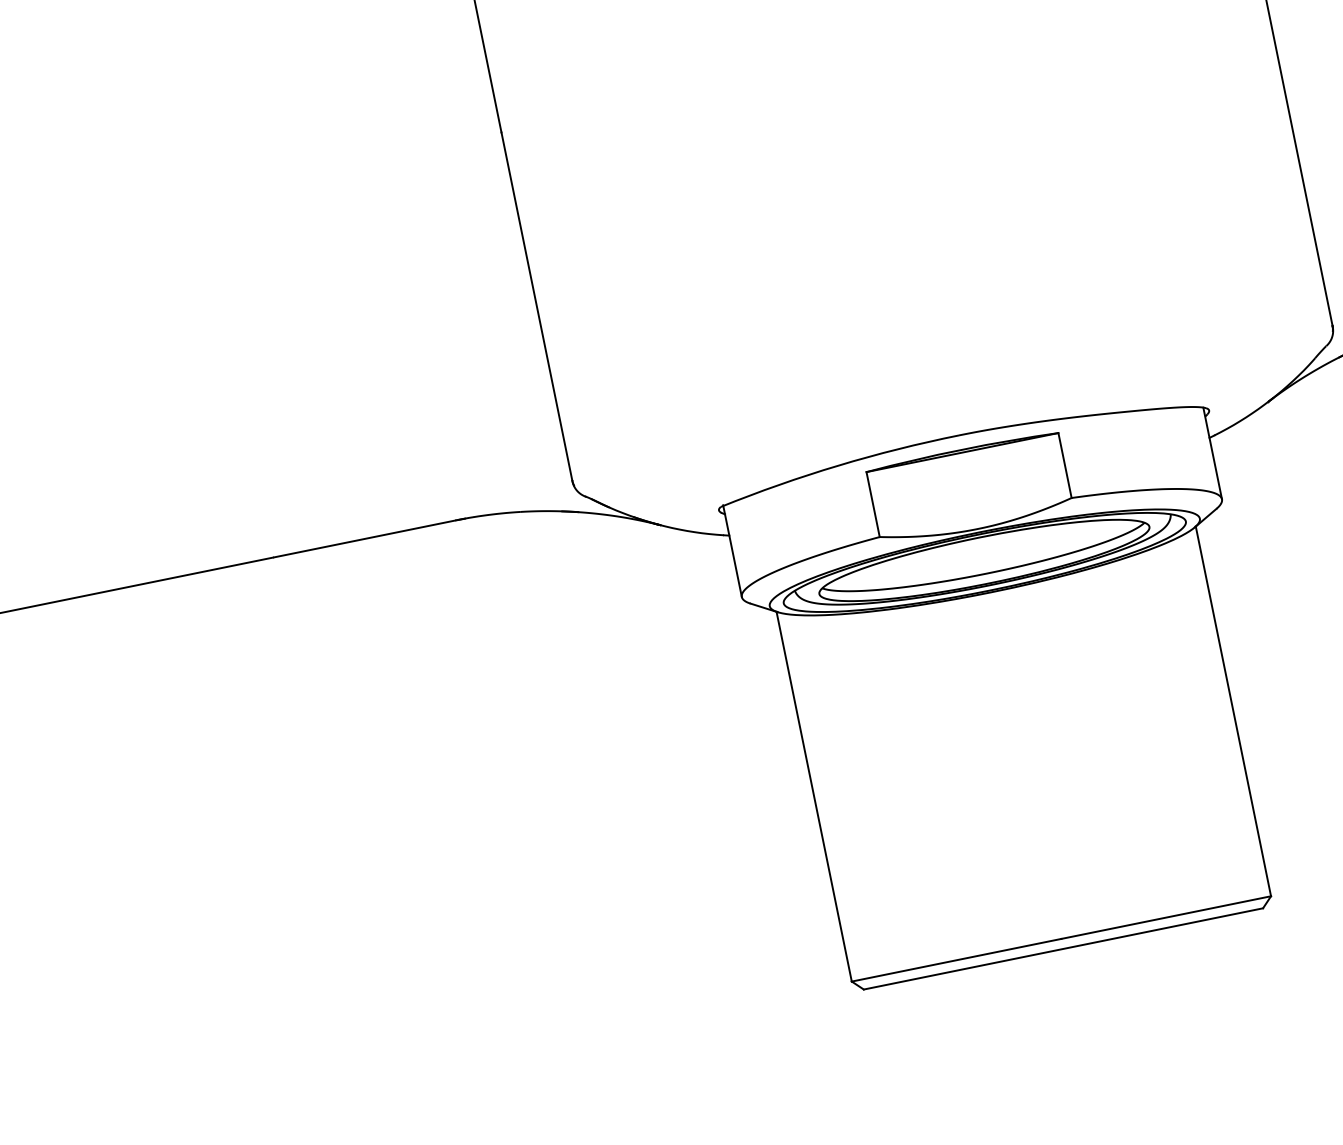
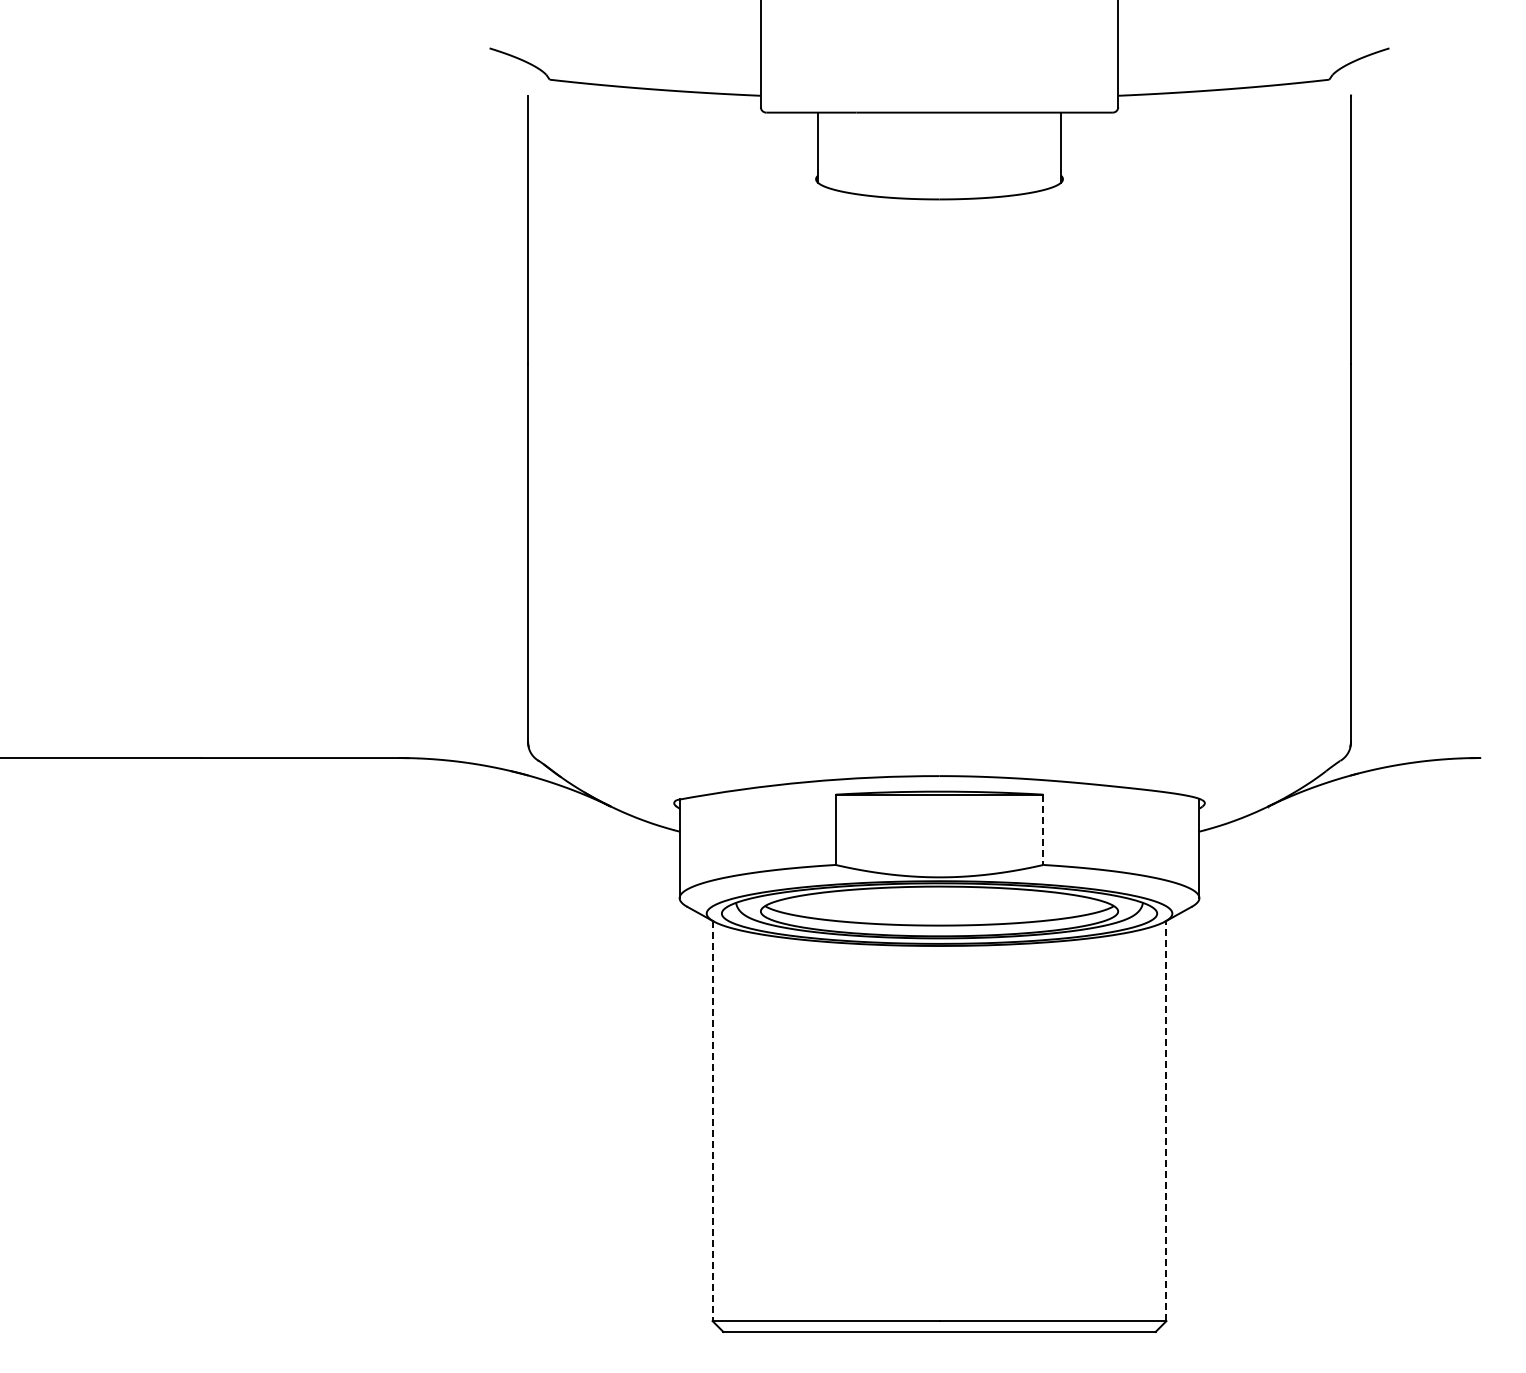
line: (1065, 466) -> (1043, 830), solid -> dashed
line: (1233, 710) -> (1166, 1120), solid -> dashed
line: (814, 797) -> (712, 1121), solid -> dashed

